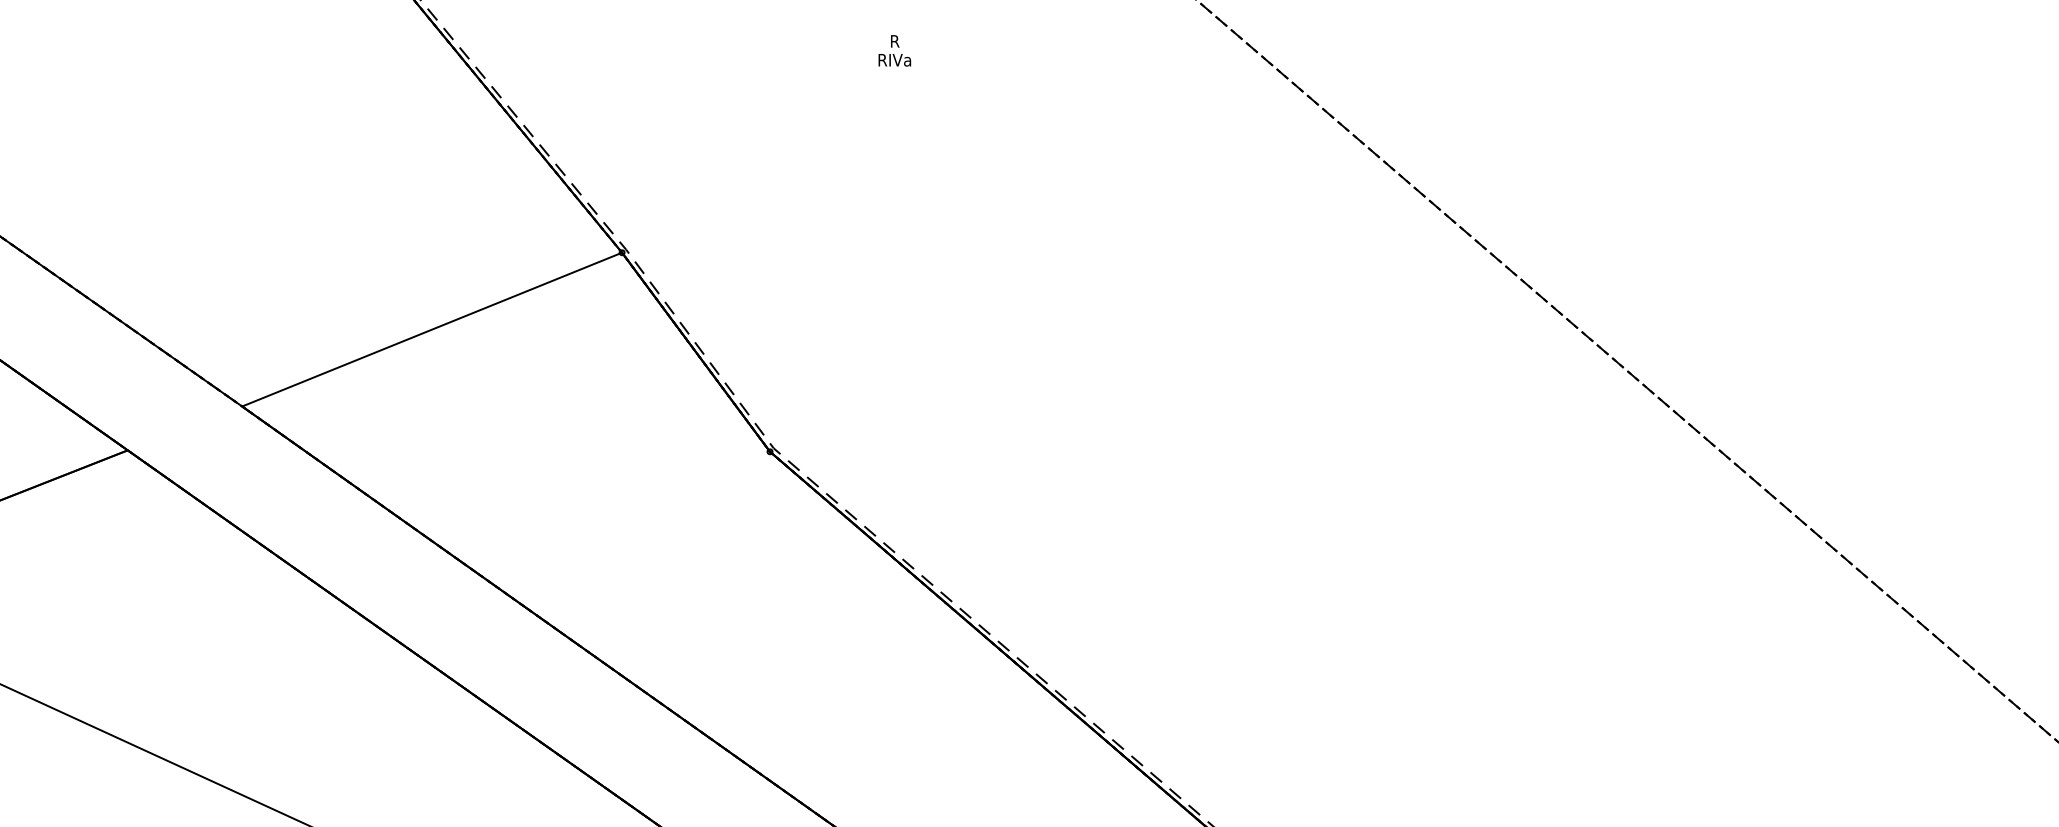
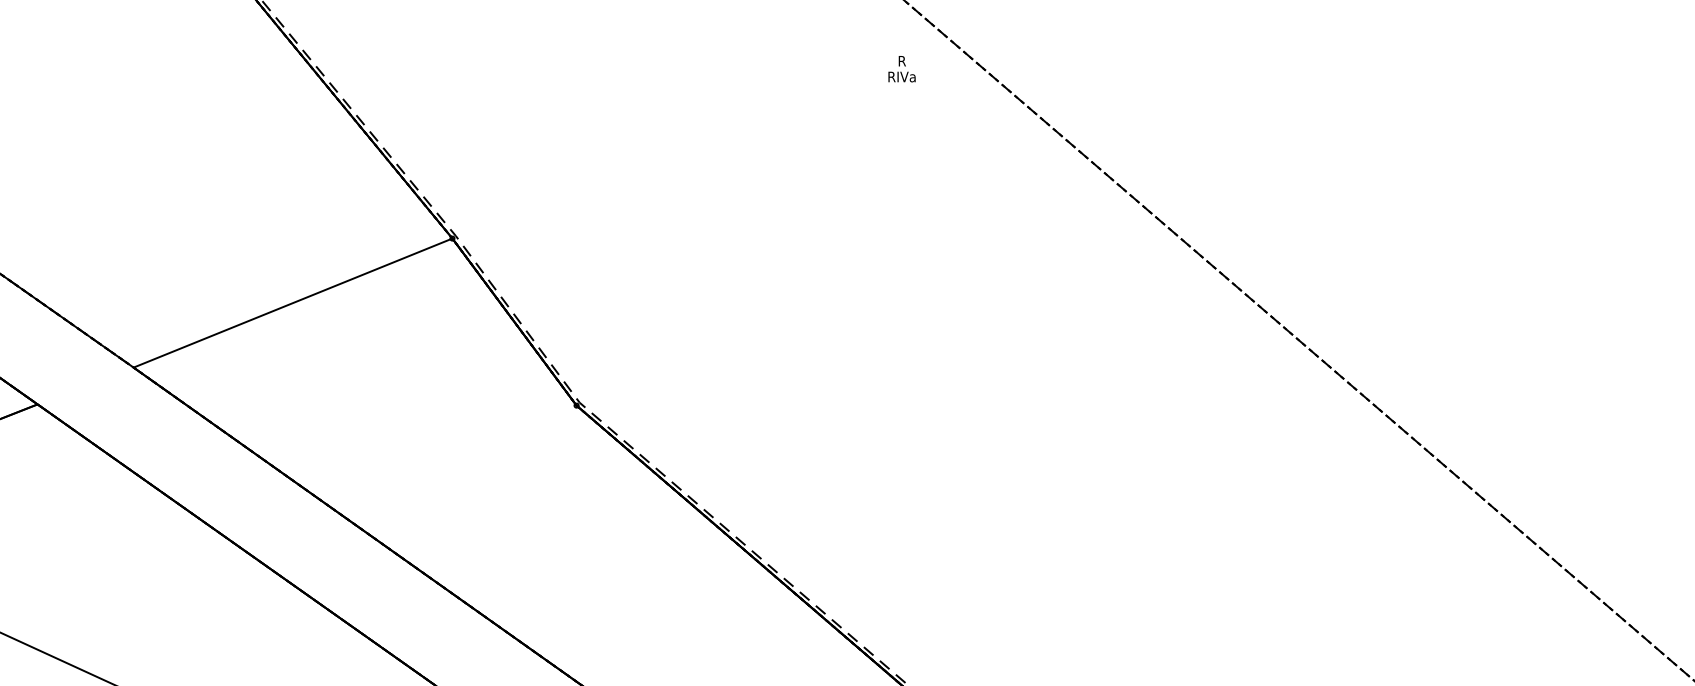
text: (894, 50) -> (901, 68), moved

